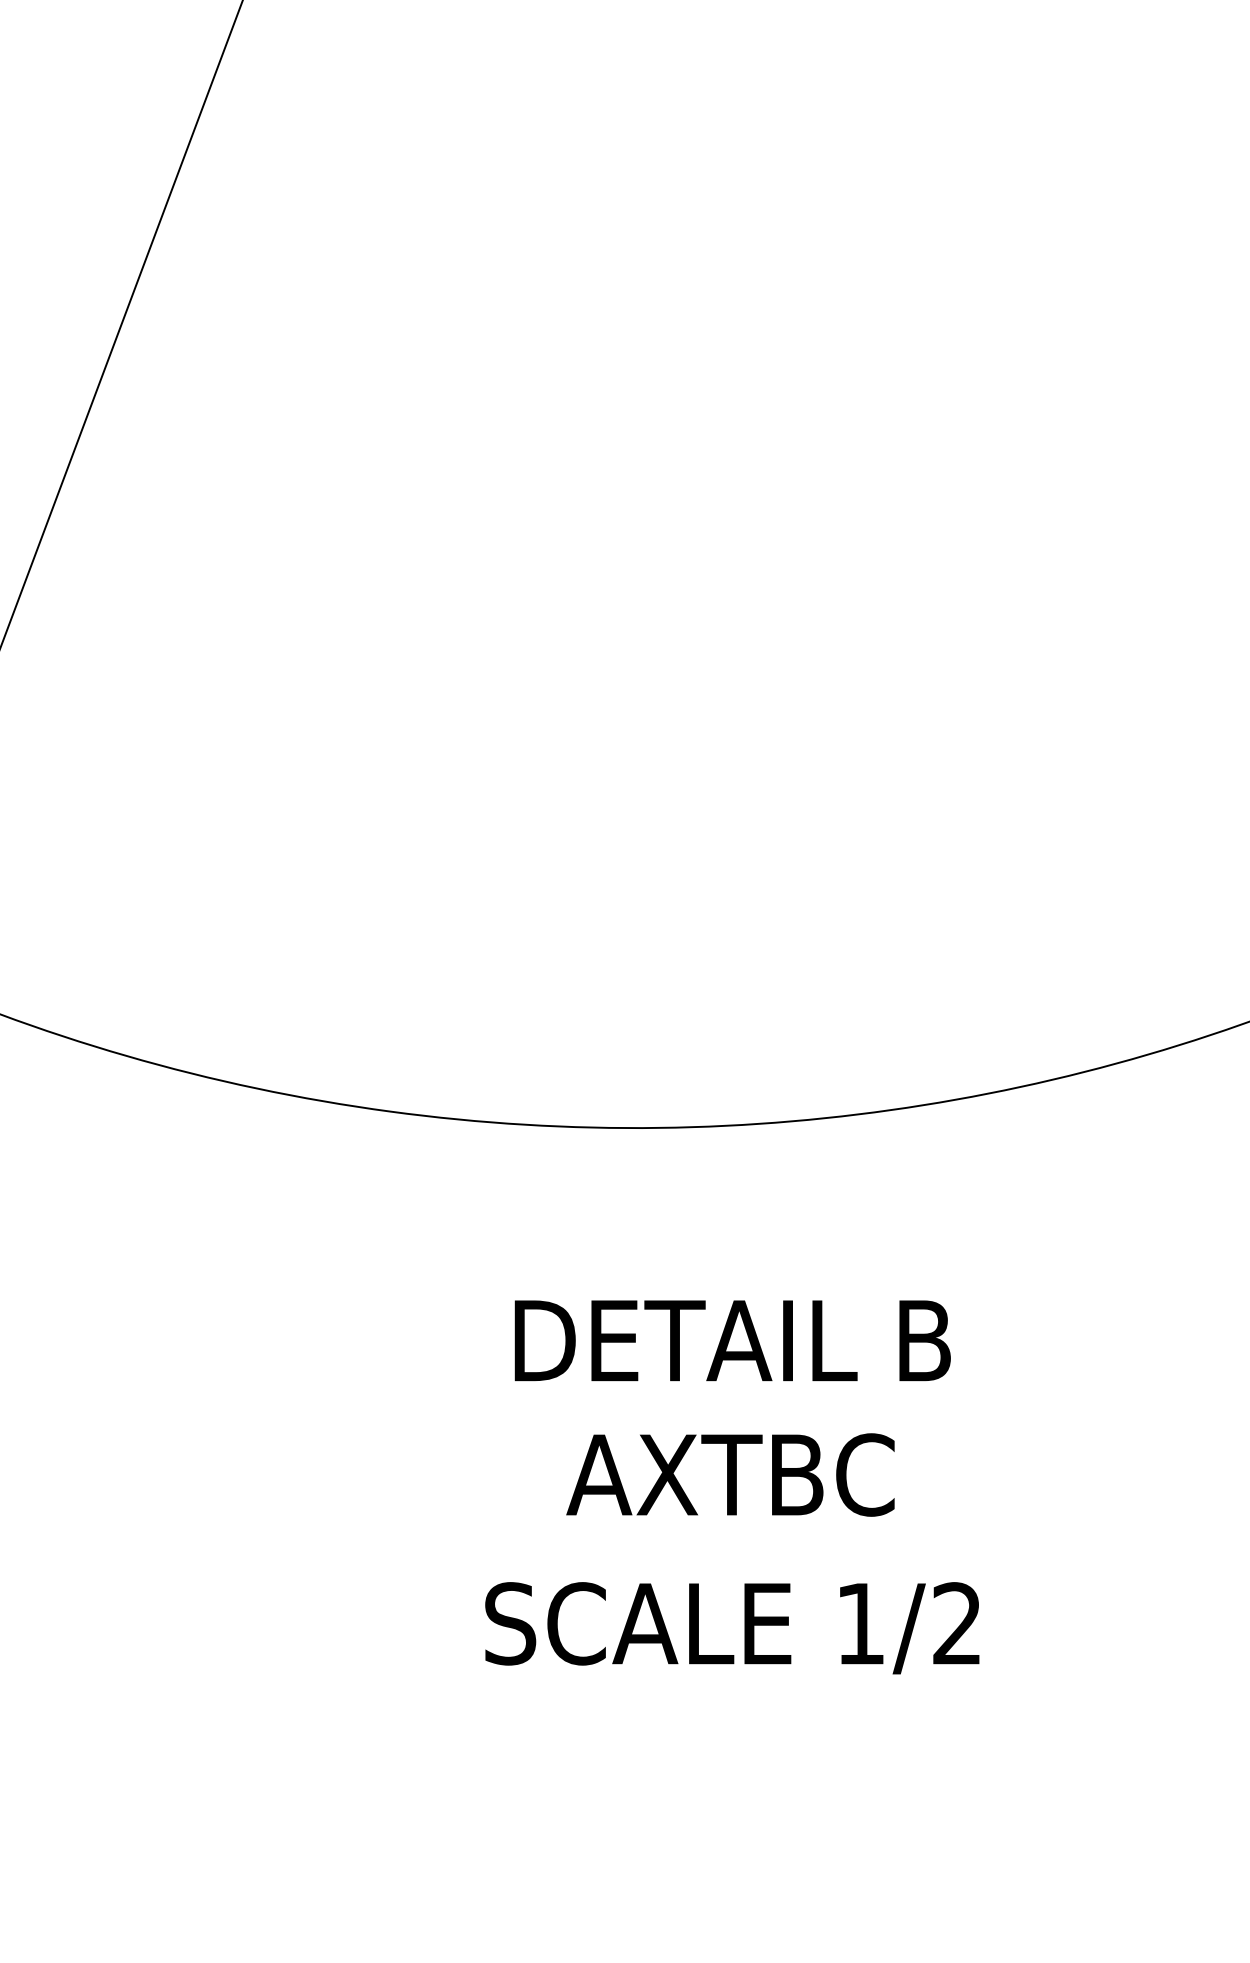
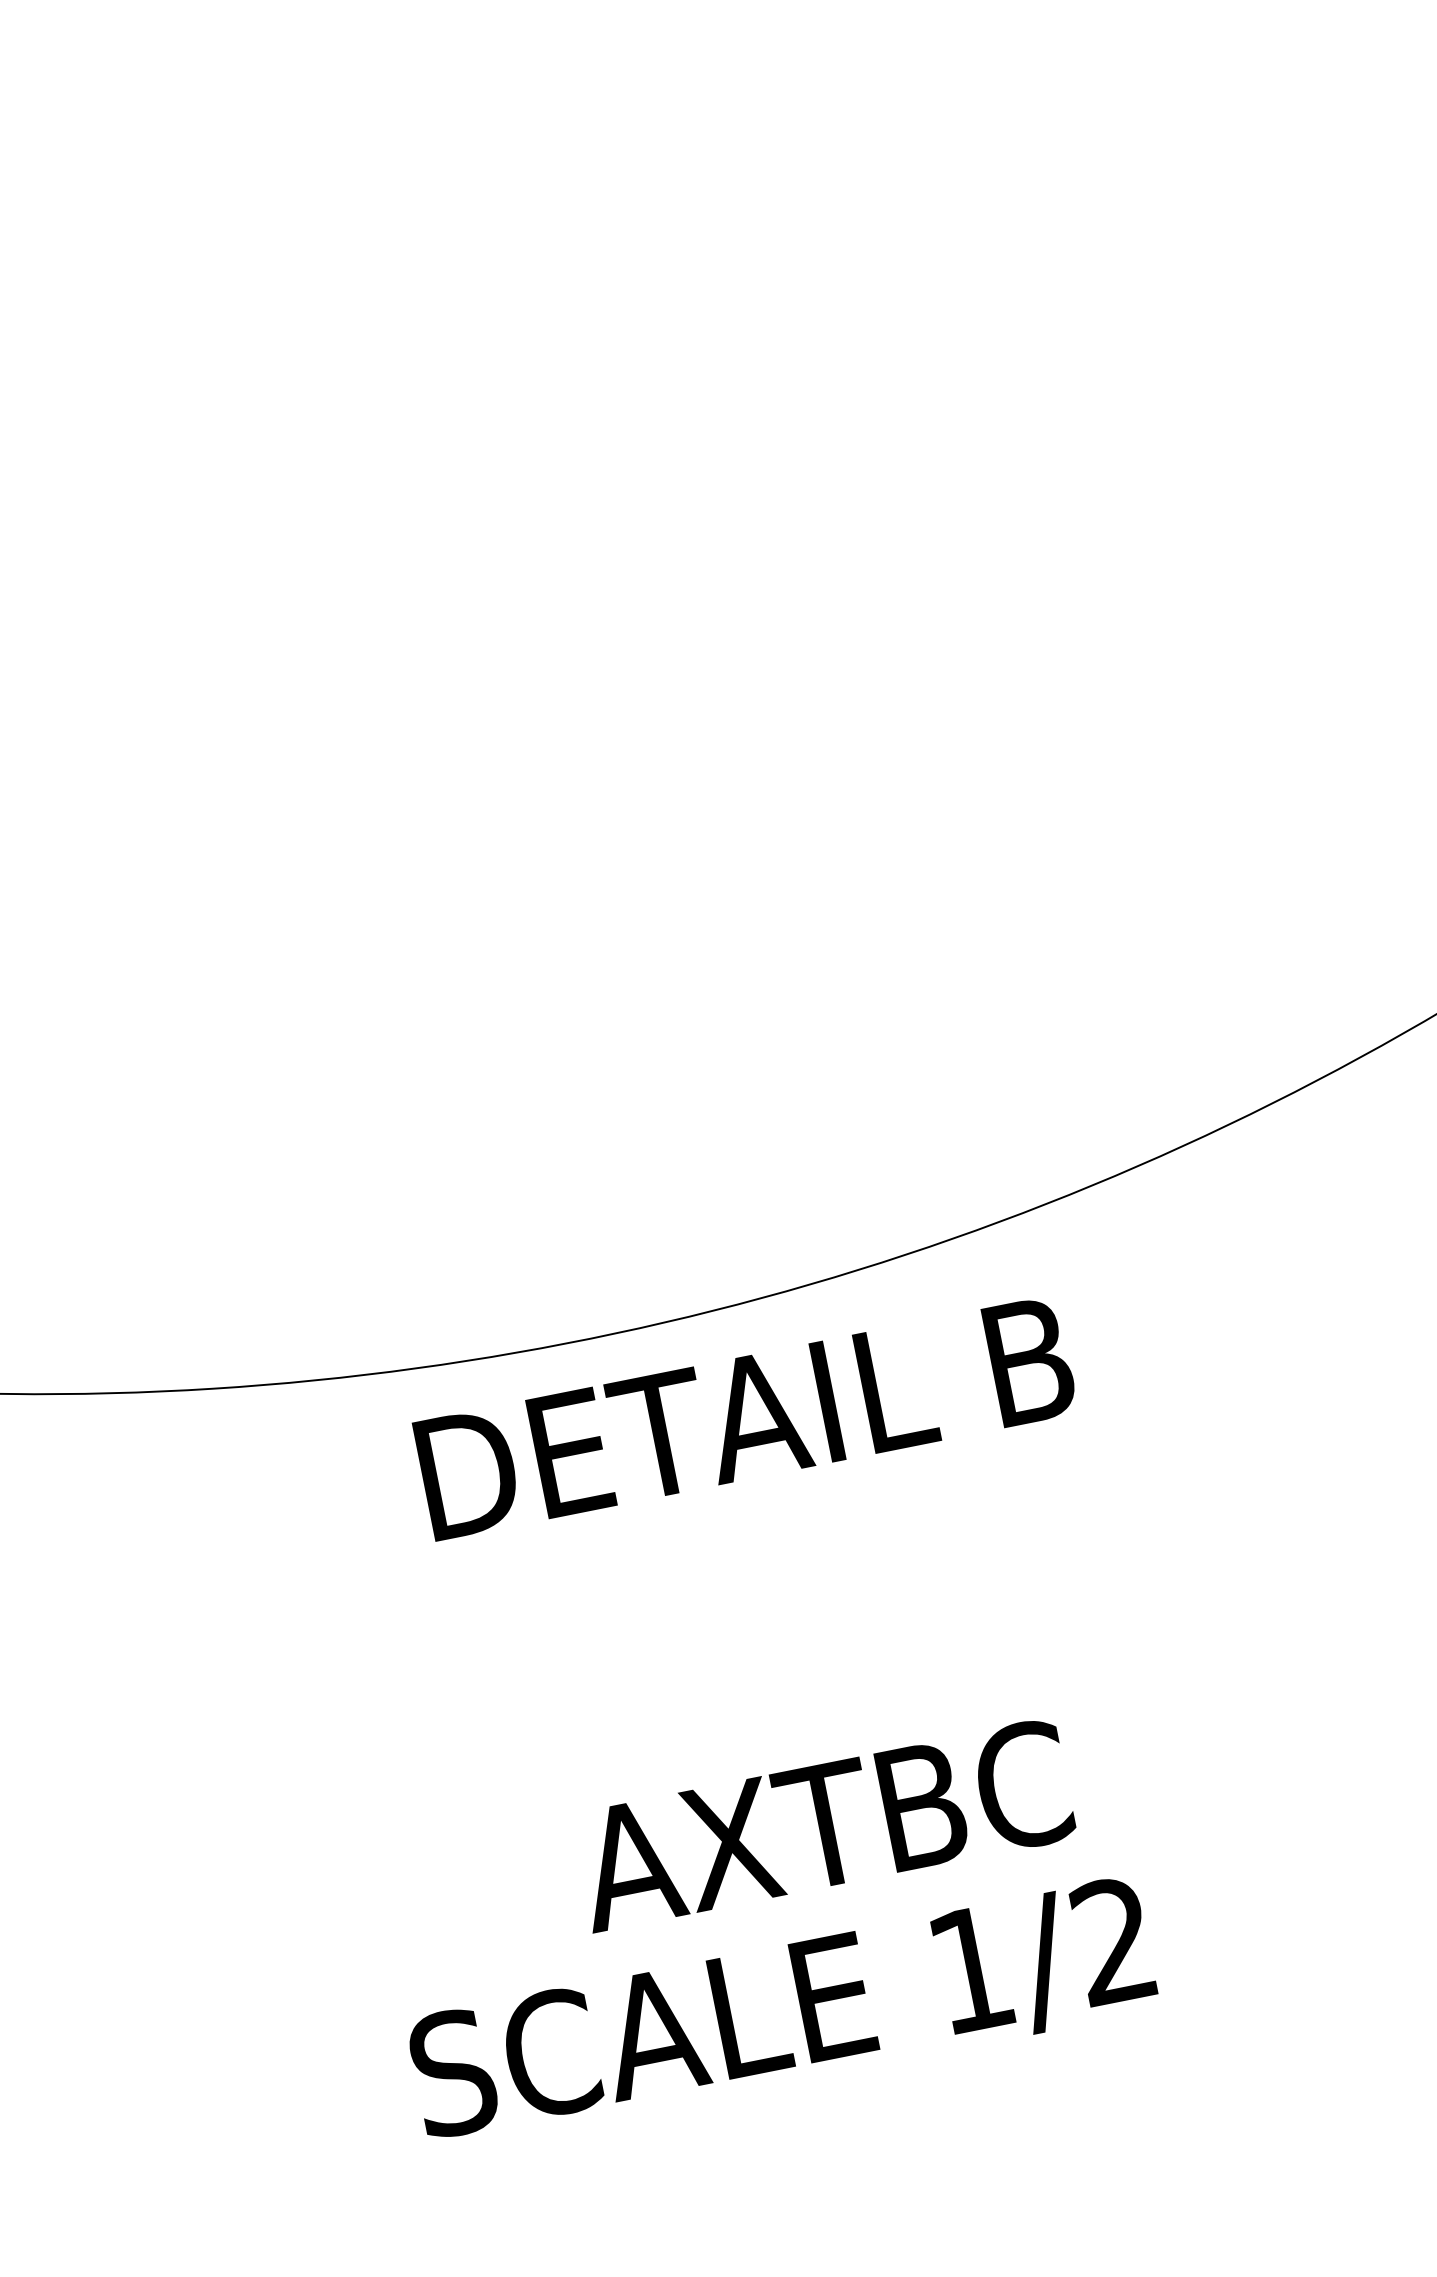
text: (732, 1340) -> (745, 1417), moved
text: (732, 1628) -> (783, 2014), moved

